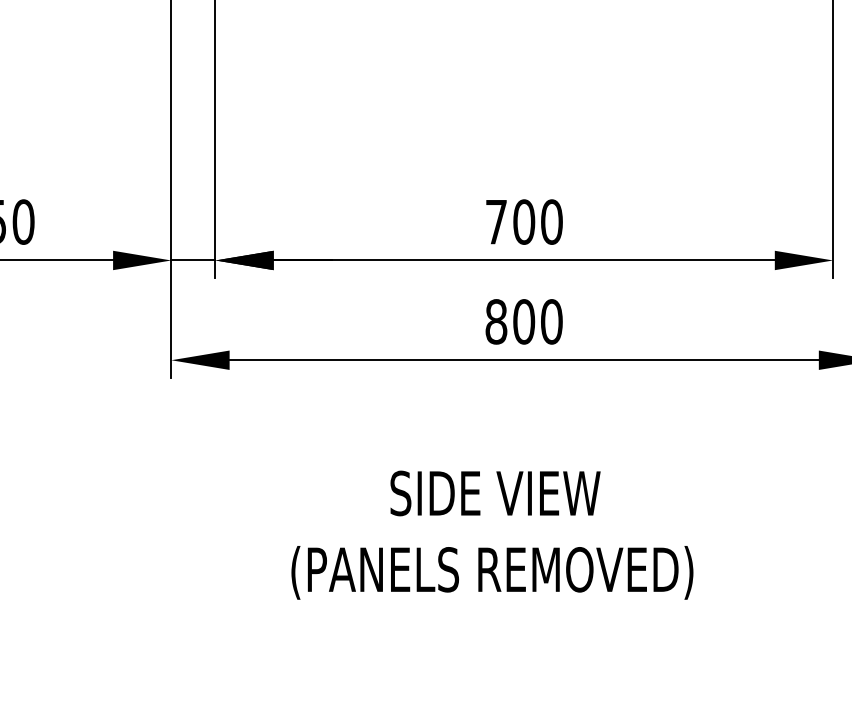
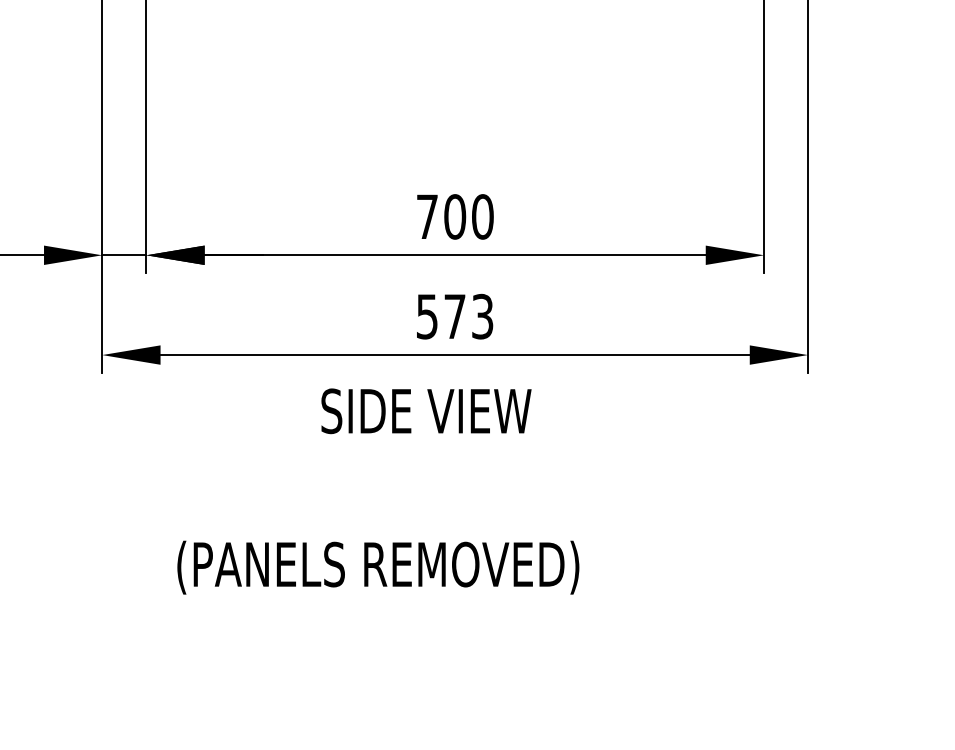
text: (523, 321) -> (454, 316), 800 -> 573
text: (495, 493) -> (426, 411), moved
text: (492, 572) -> (378, 567), moved

